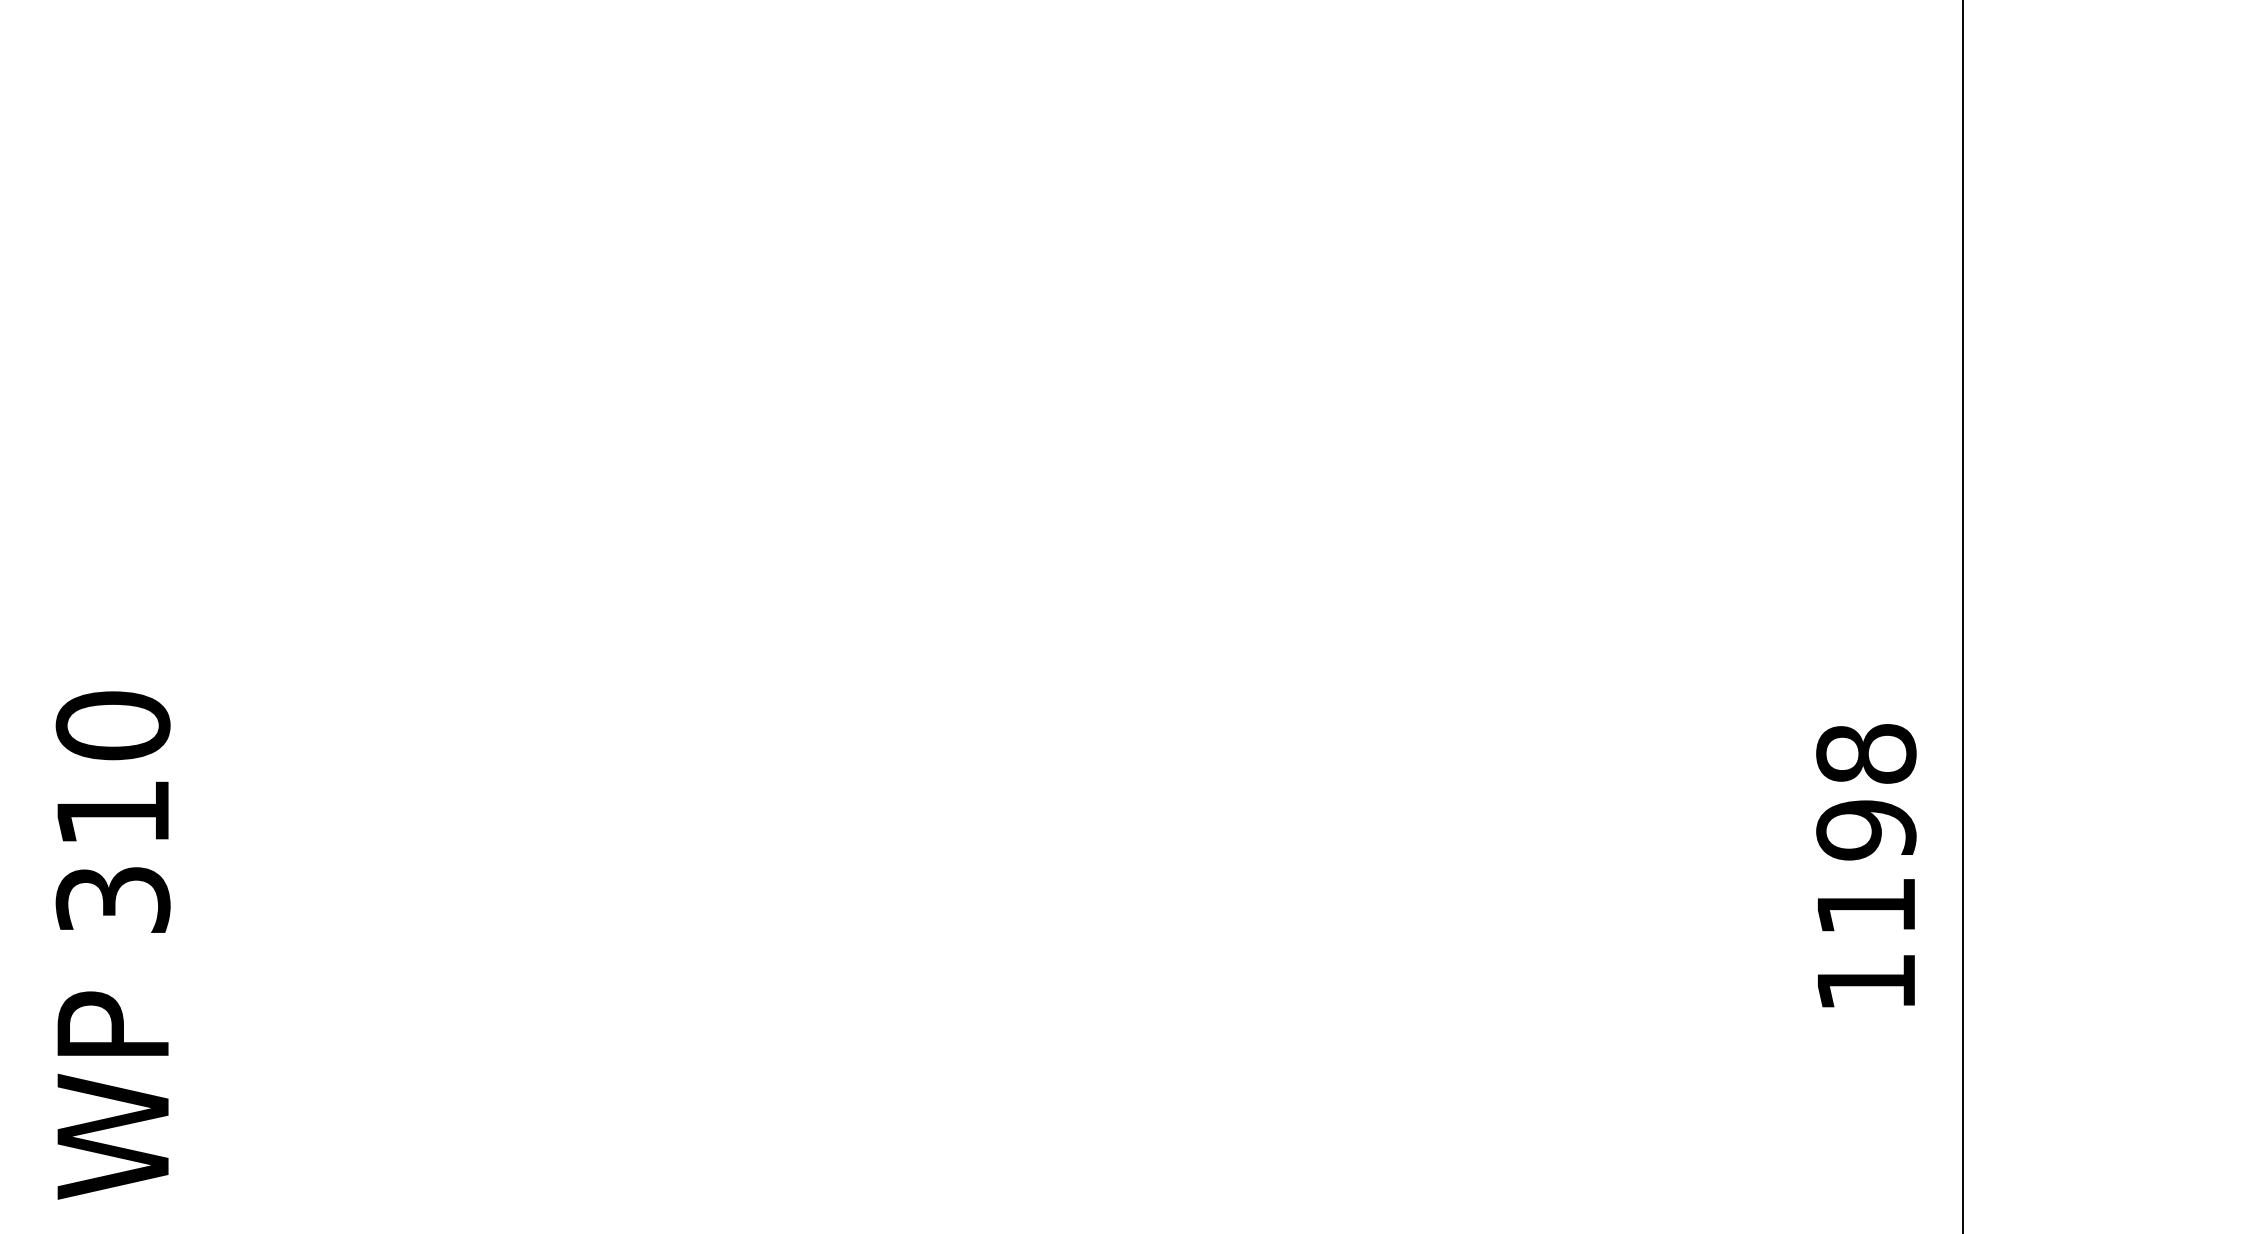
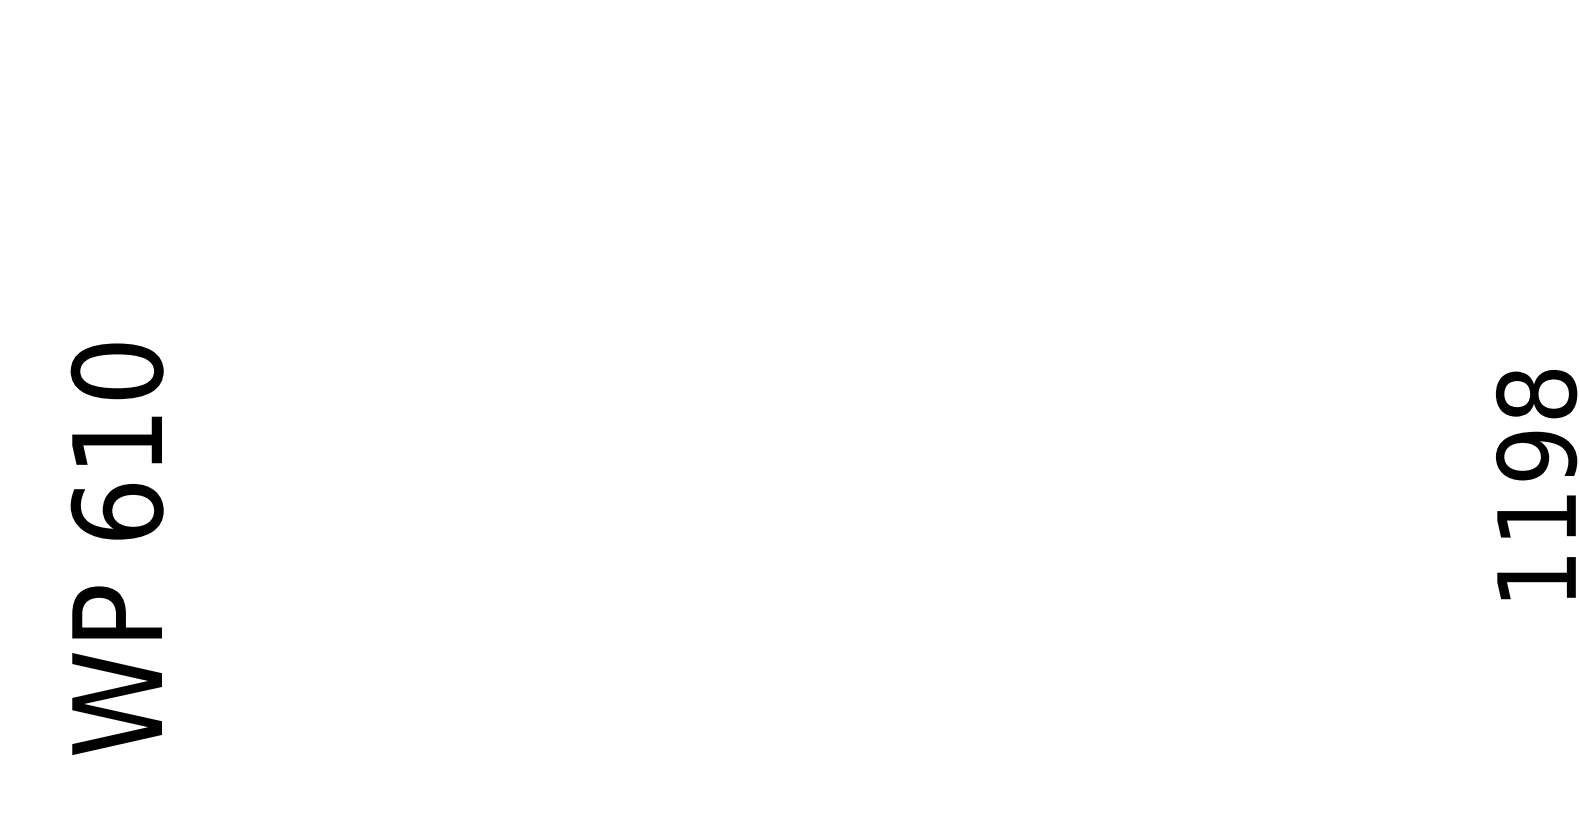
text: (112, 898) -> (116, 511), 310 -> 610

